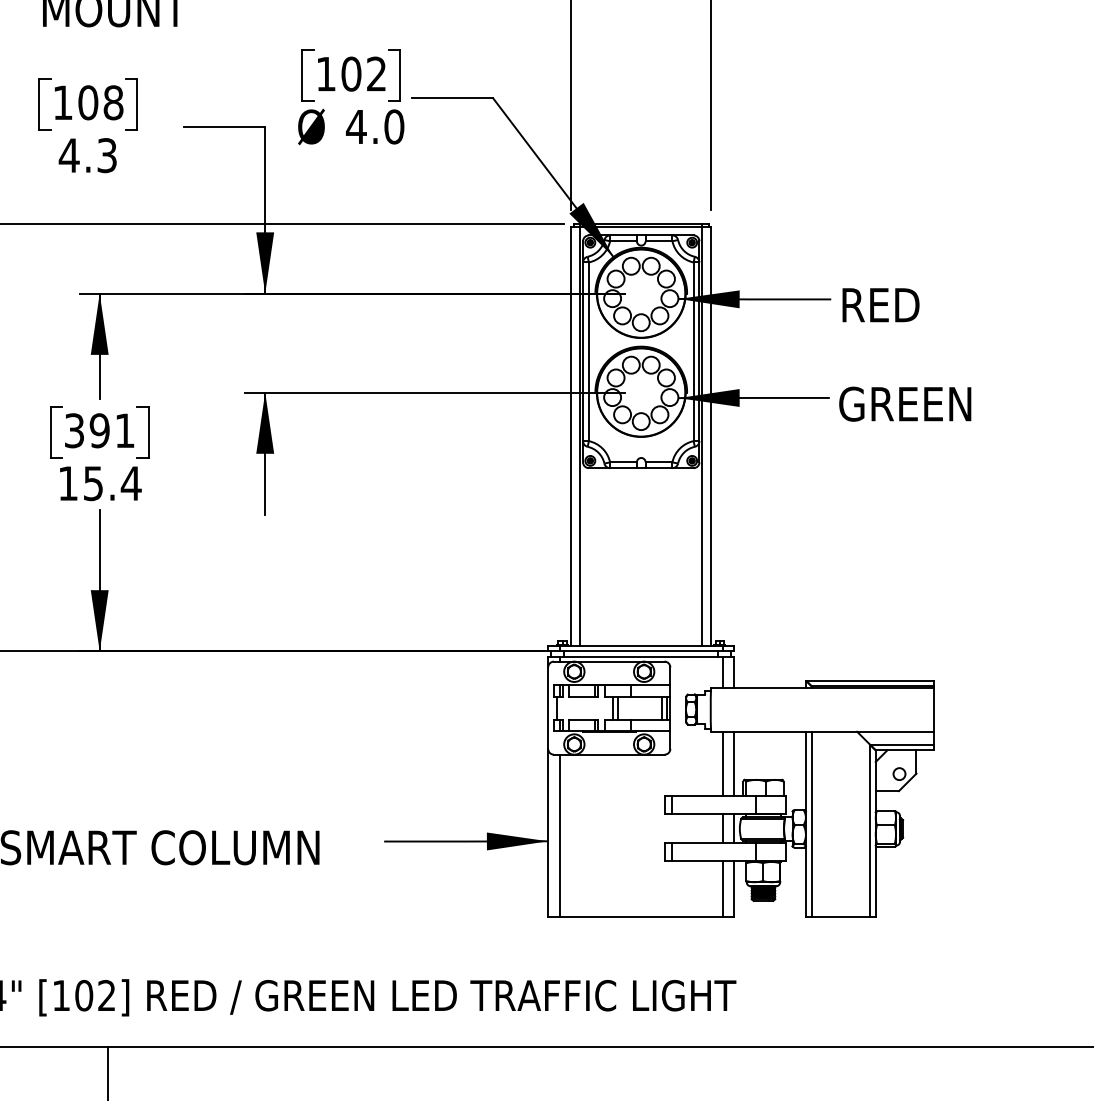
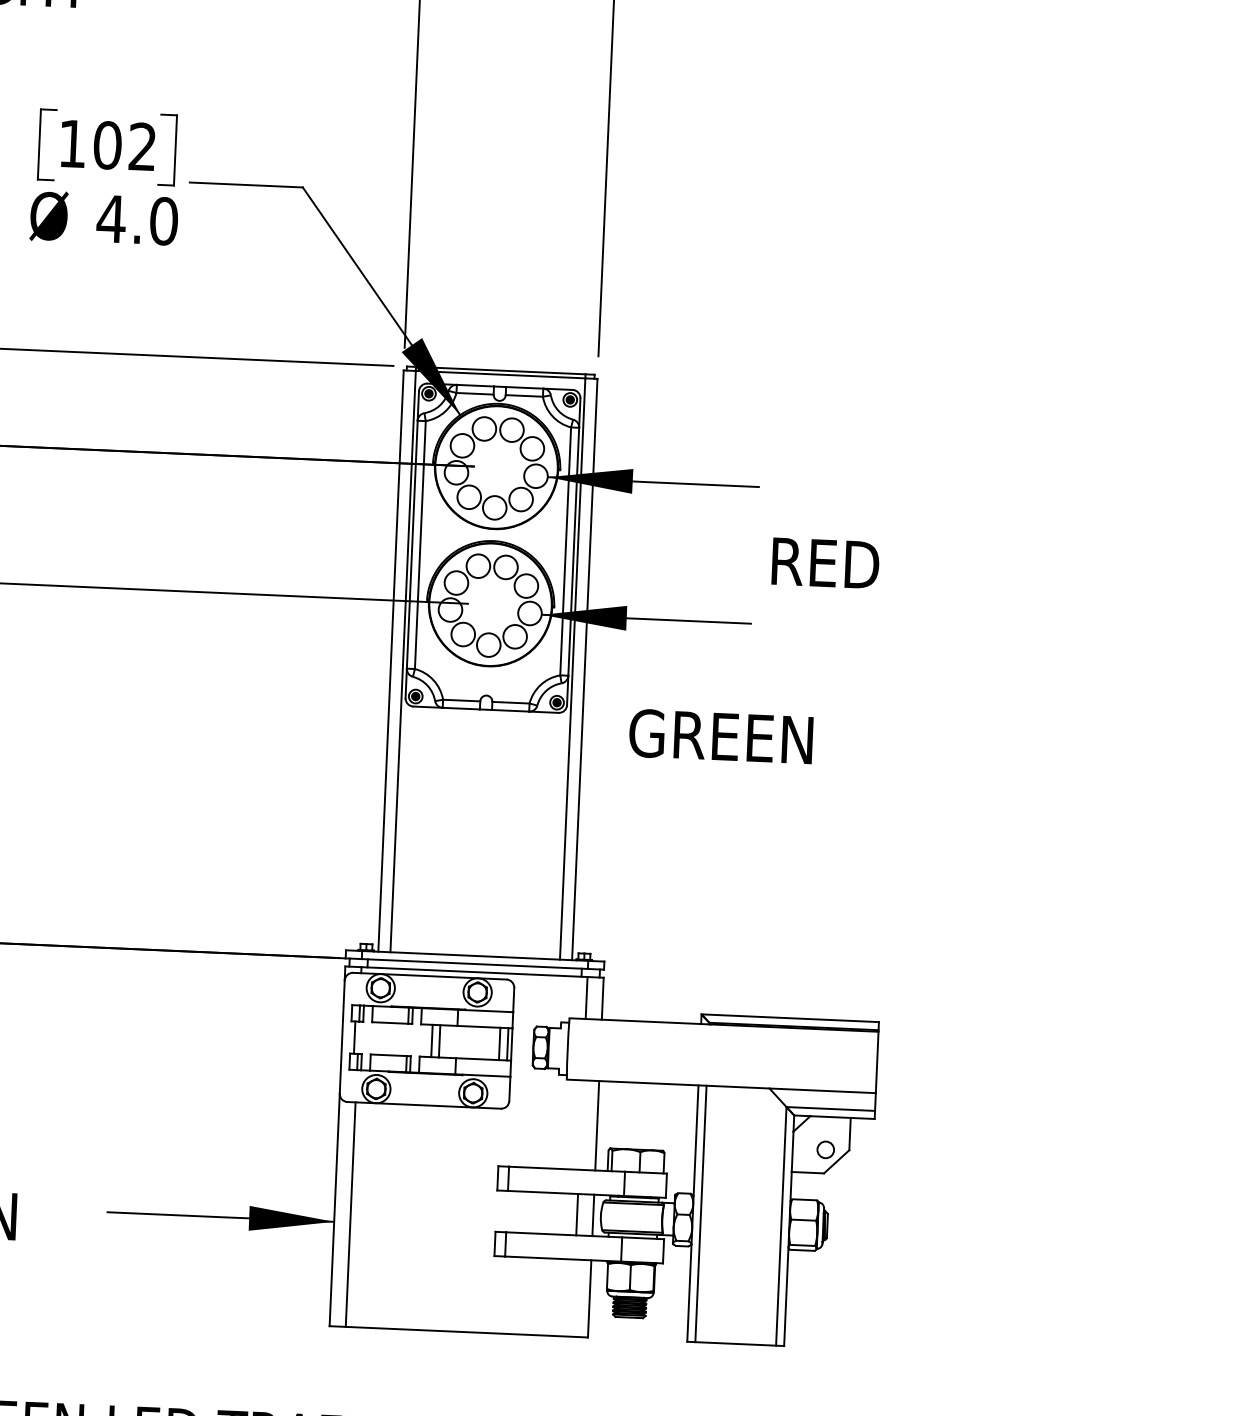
text: (880, 305) -> (824, 563), moved
text: (905, 403) -> (721, 735), moved
line: (722, 763) -> (580, 1124), removed
line: (722, 888) -> (573, 1297), removed

